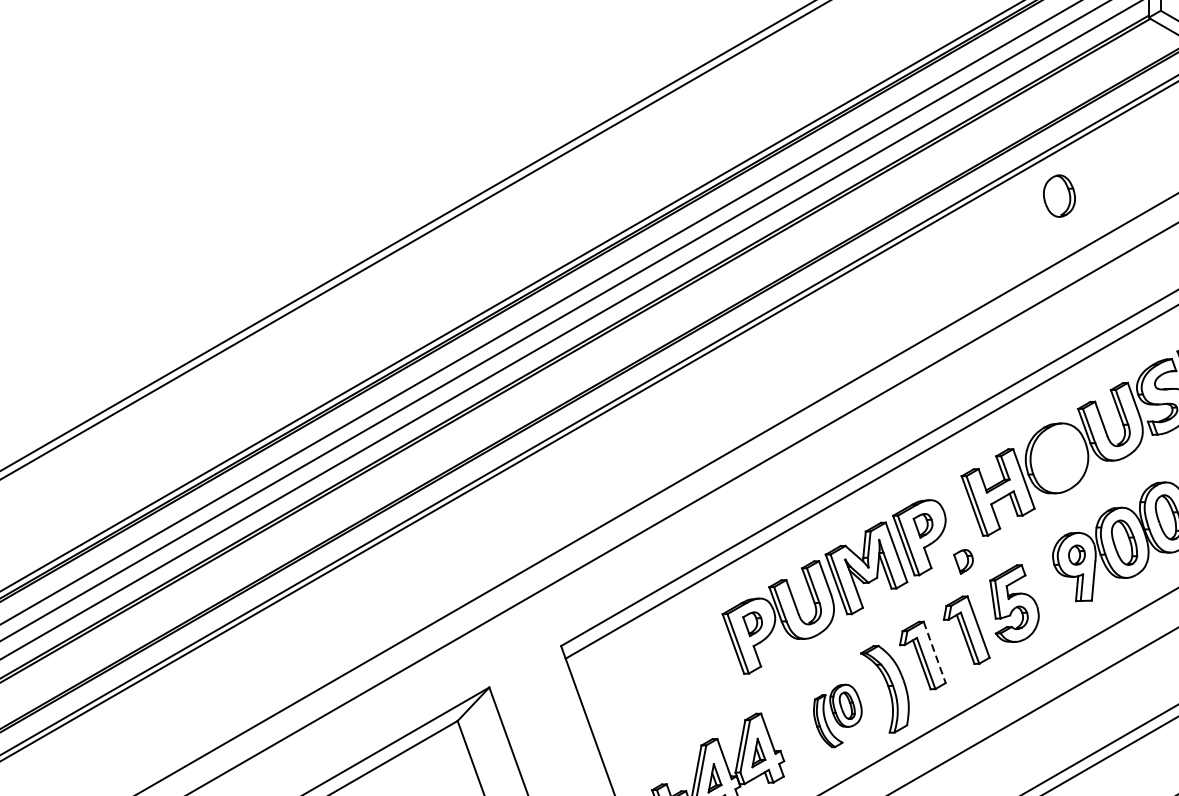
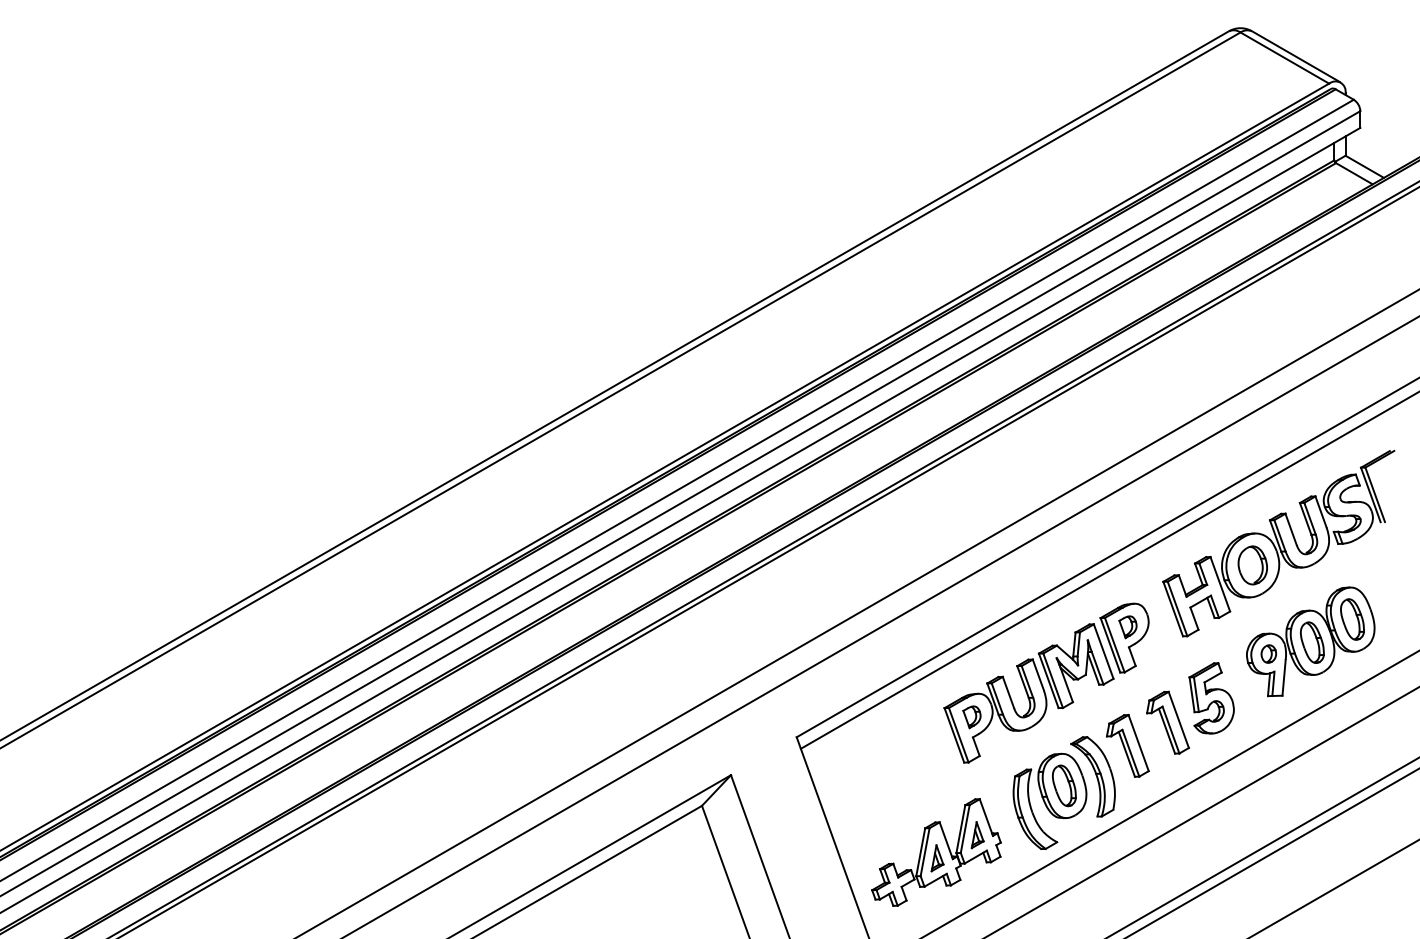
part: (1059, 196) -> (1252, 565), moved
part: (962, 562) -> (1164, 660), removed
line: (934, 652) -> (1138, 743), dashed -> solid
part: (837, 715) -> (1049, 800), size x1.67

